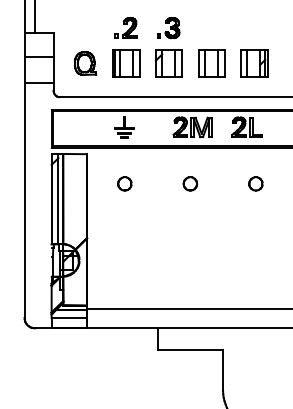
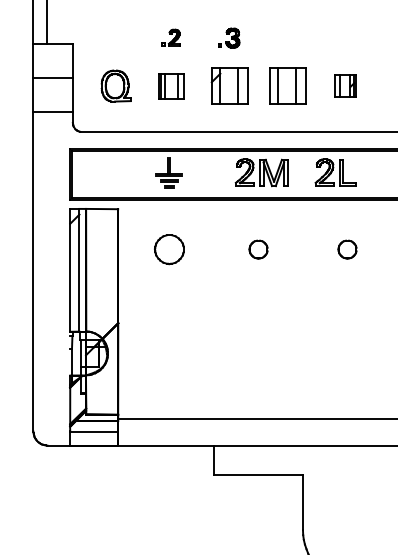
part: (125, 27) -> (170, 37), size x0.6
part: (168, 28) -> (228, 38), size x0.7
part: (126, 63) -> (171, 86), size x0.7
part: (254, 63) -> (345, 86), size x0.6
part: (124, 183) -> (169, 248), size x1.6

